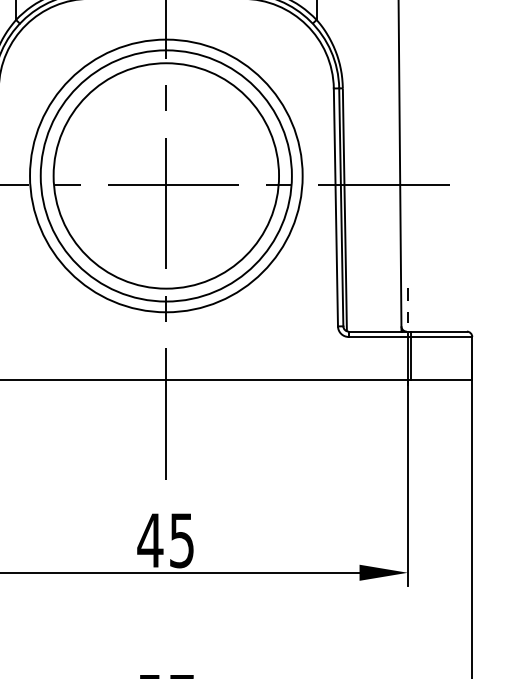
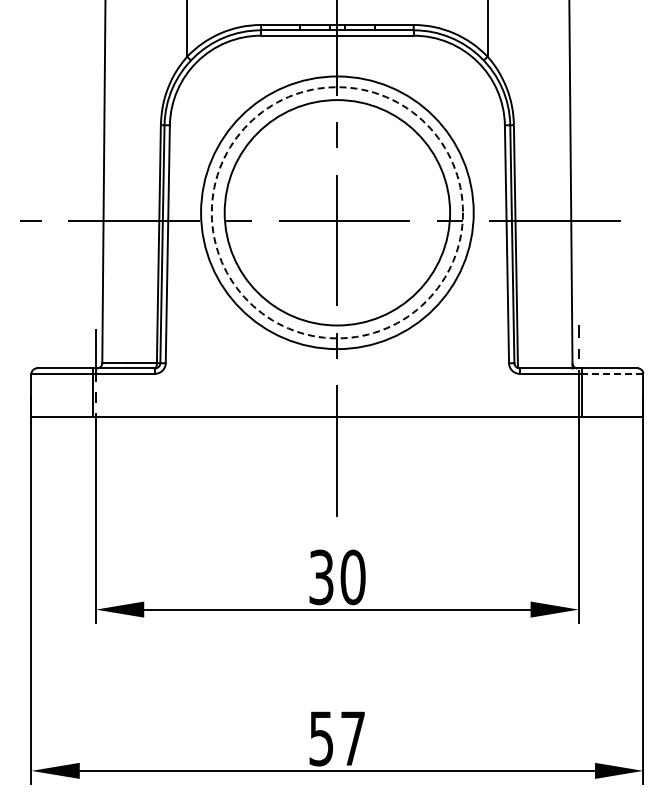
circle: (165, 175) -> (336, 212), solid -> dashed
line: (441, 336) -> (612, 373), solid -> dashed
text: (165, 540) -> (336, 577), 45 -> 30

